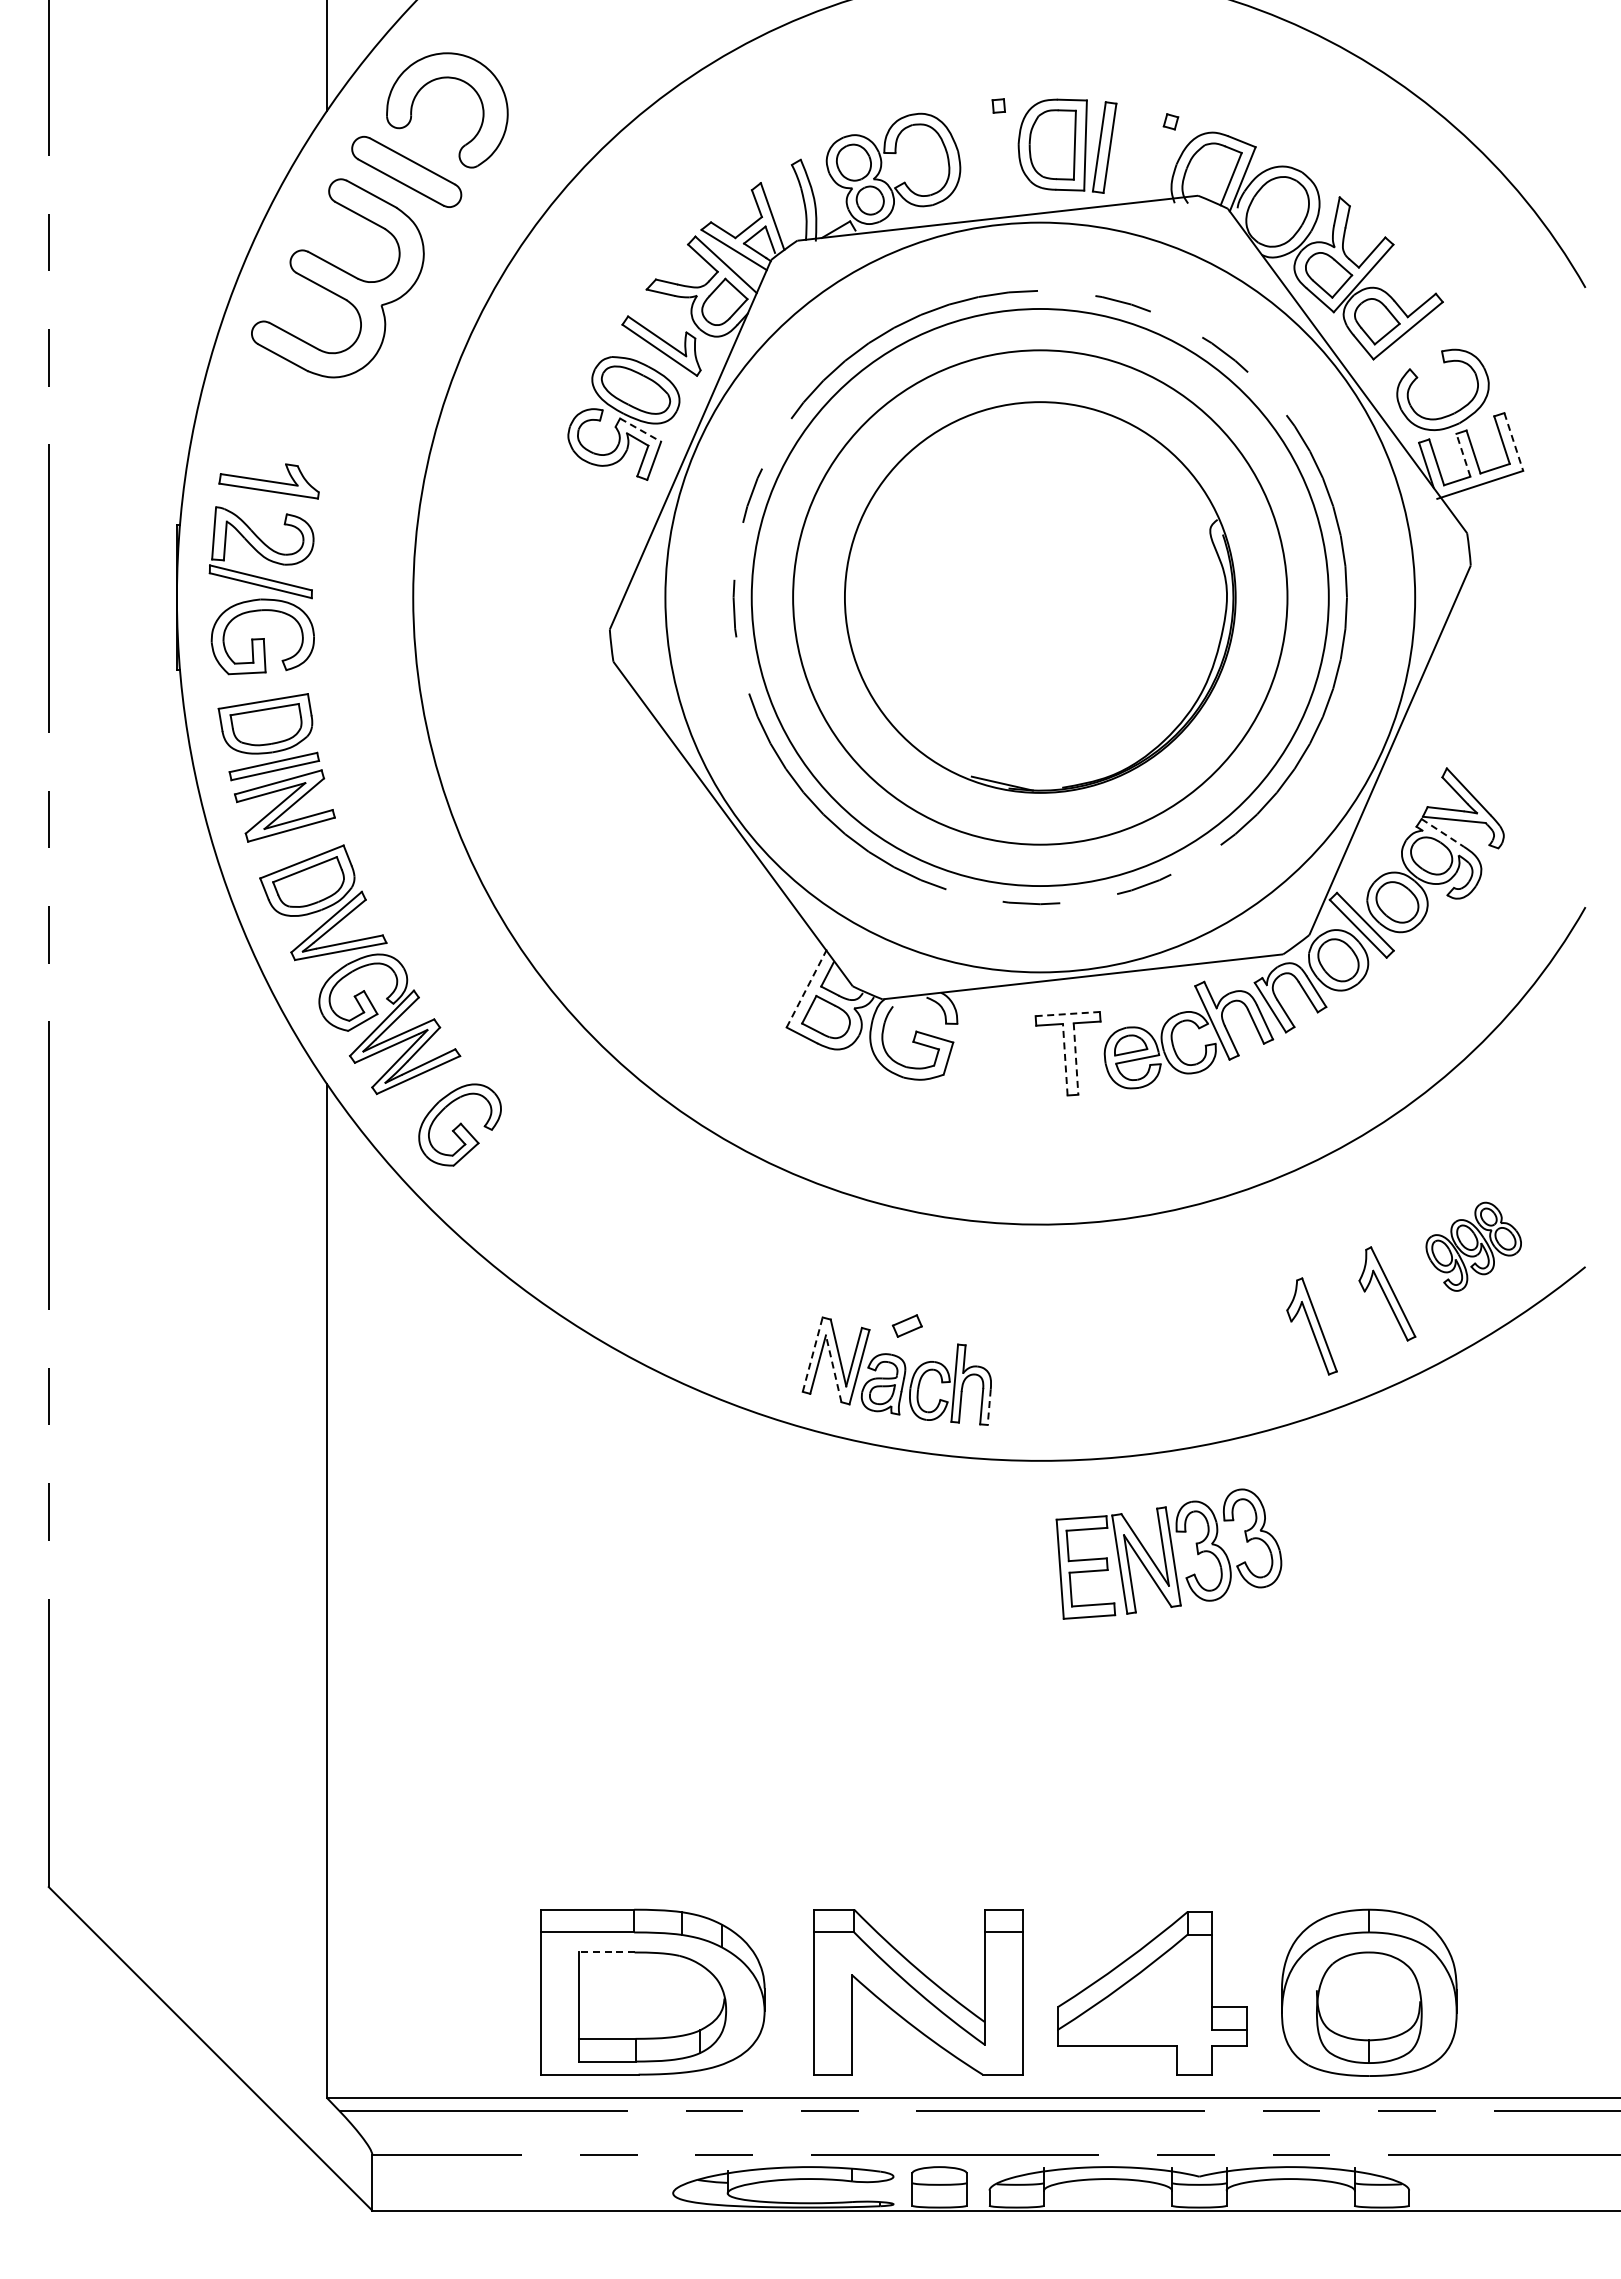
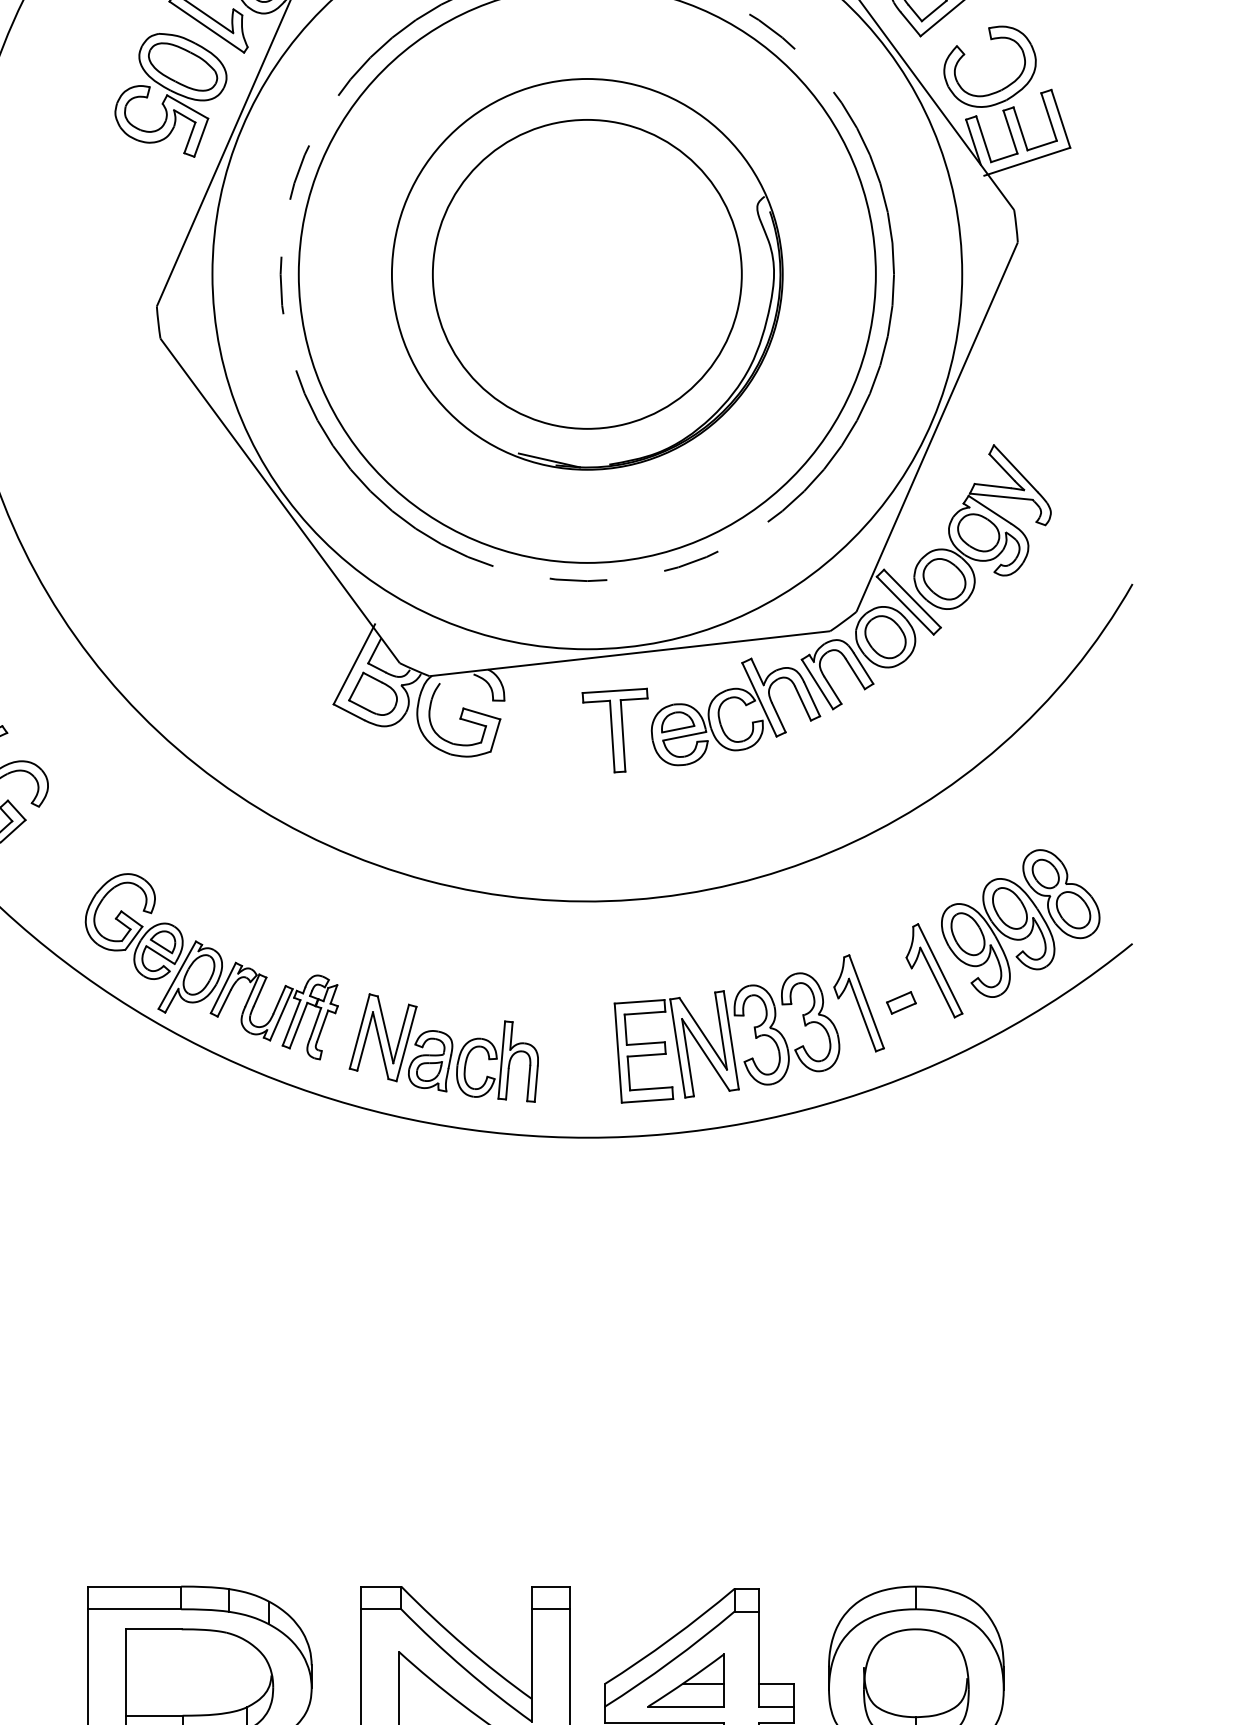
line: (640, 430) -> (187, 107), dashed -> solid
line: (1513, 442) -> (1060, 119), dashed -> solid
line: (1463, 455) -> (1010, 132), dashed -> solid
circle: (1039, 597) -> (586, 274), size x0.62
line: (1443, 833) -> (990, 510), dashed -> solid
line: (807, 987) -> (354, 664), dashed -> solid
line: (1068, 1014) -> (615, 691), dashed -> solid
line: (1065, 1059) -> (612, 736), dashed -> solid
line: (1076, 1059) -> (623, 736), dashed -> solid
part: (1473, 1246) -> (1020, 923), size x1.67
part: (664, 1289) -> (211, 966), added
part: (906, 1325) -> (900, 1002), moved
line: (812, 1354) -> (359, 1031), dashed -> solid
line: (833, 1368) -> (380, 1045), dashed -> solid
line: (989, 1407) -> (536, 1084), dashed -> solid
part: (1168, 1553) -> (726, 1037), moved
line: (607, 1952) -> (154, 1629), dashed -> solid
part: (1138, 2003) -> (685, 1680), added

